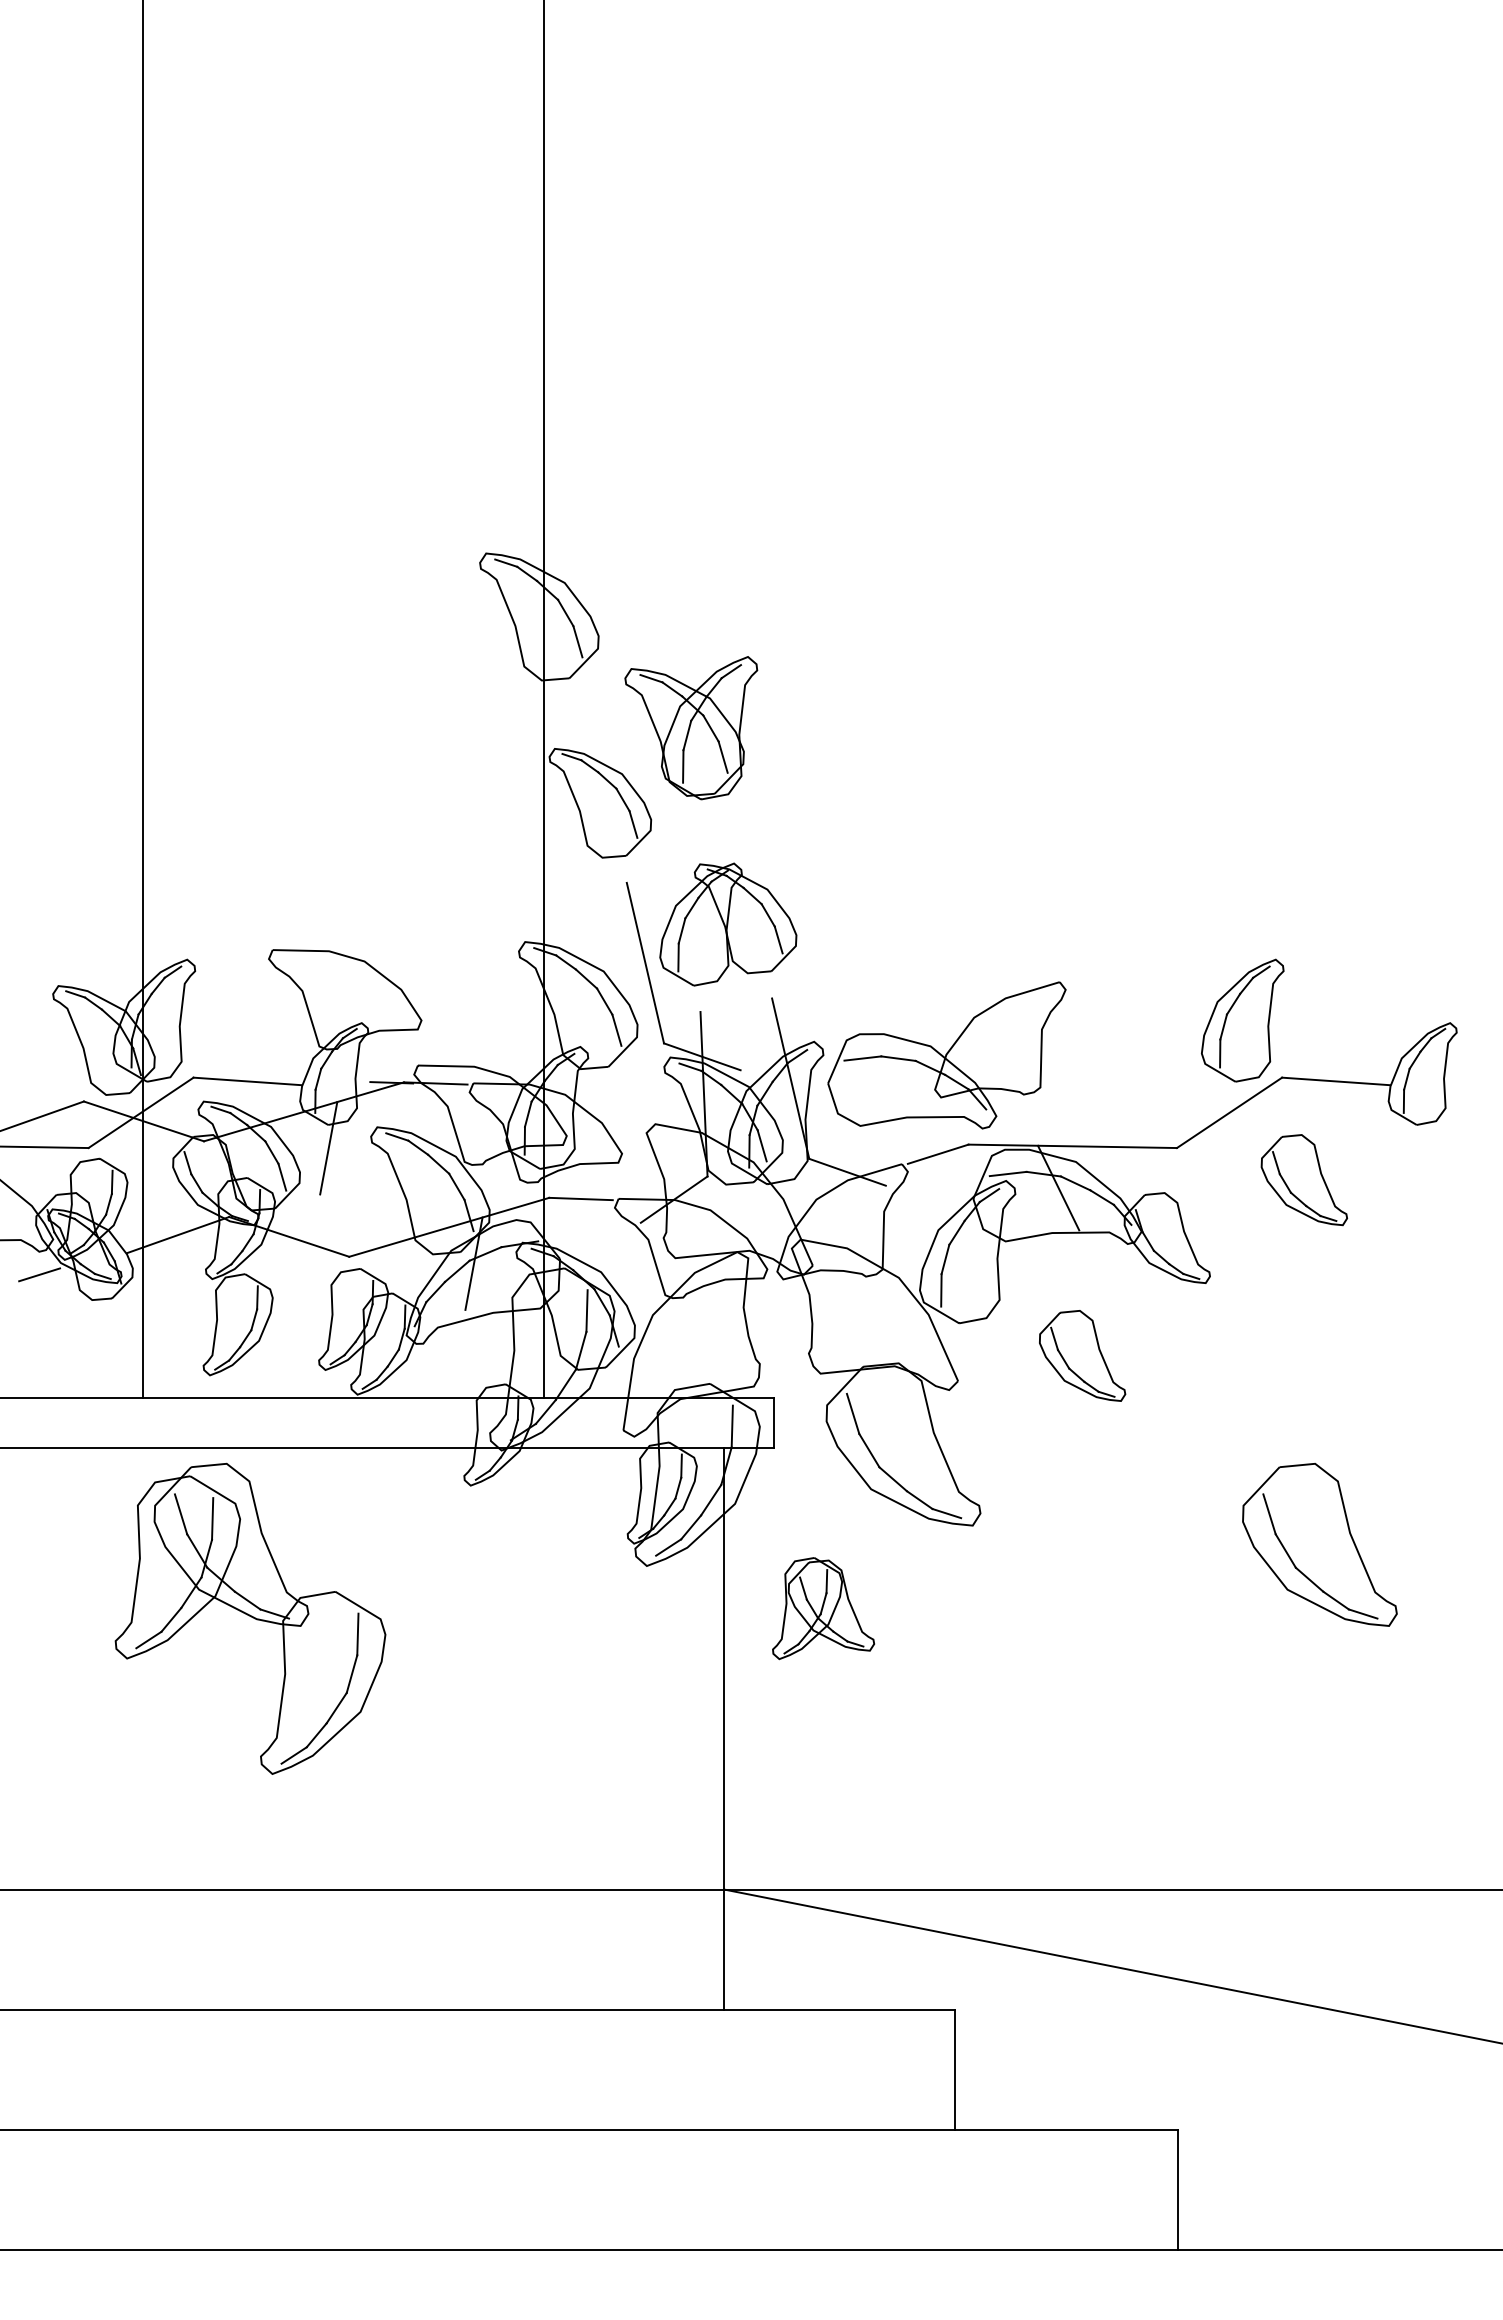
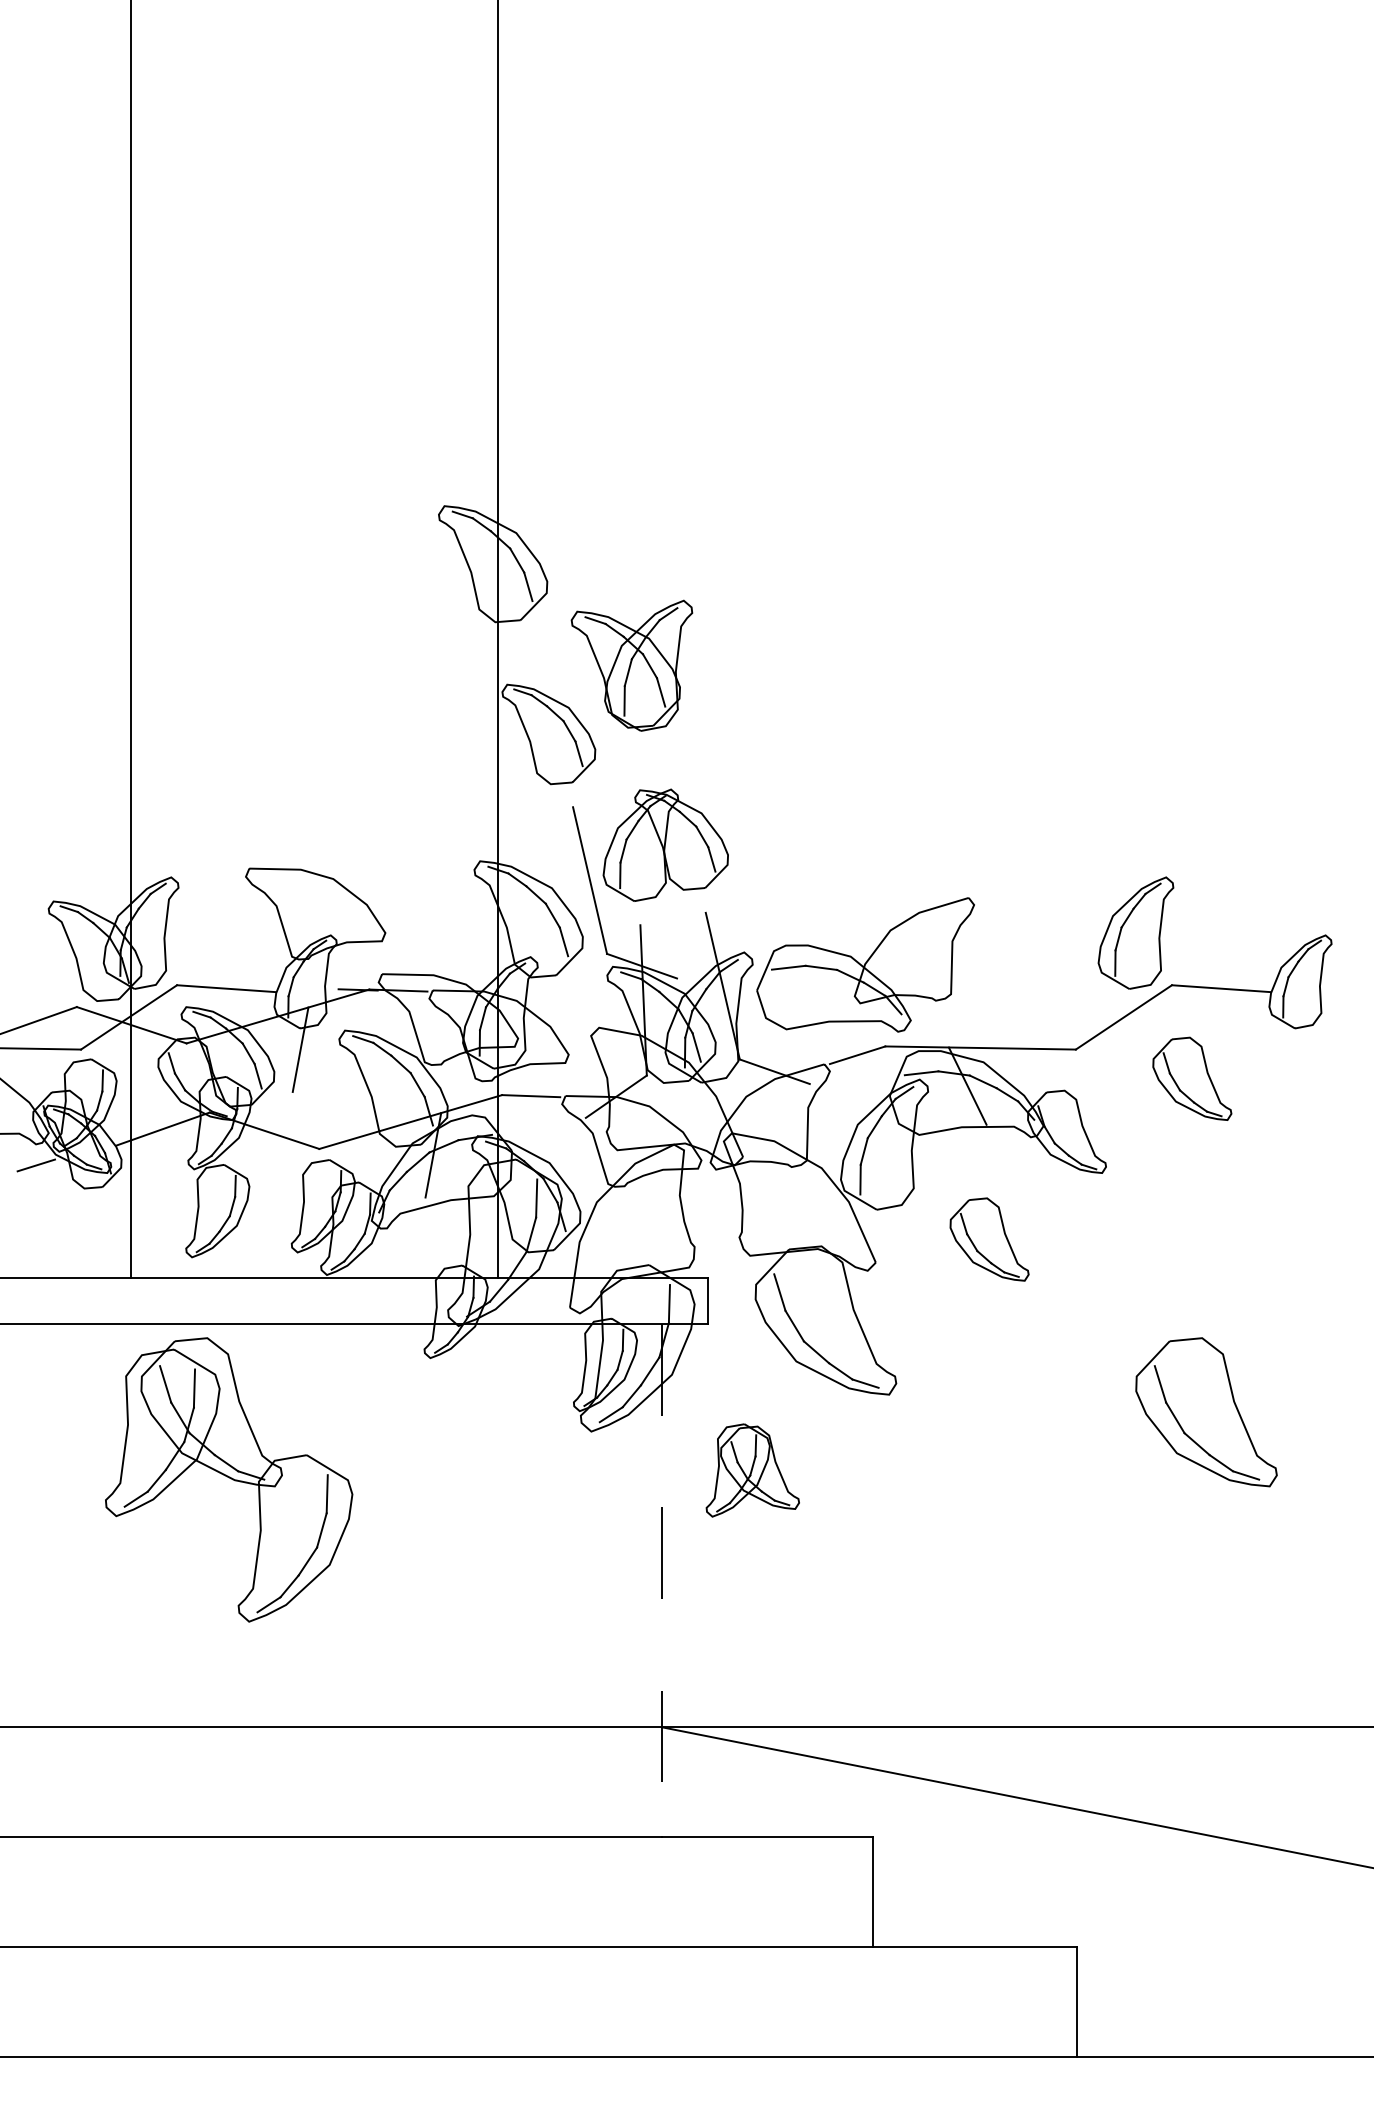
line: (724, 1729) -> (662, 1581), solid -> dashed

